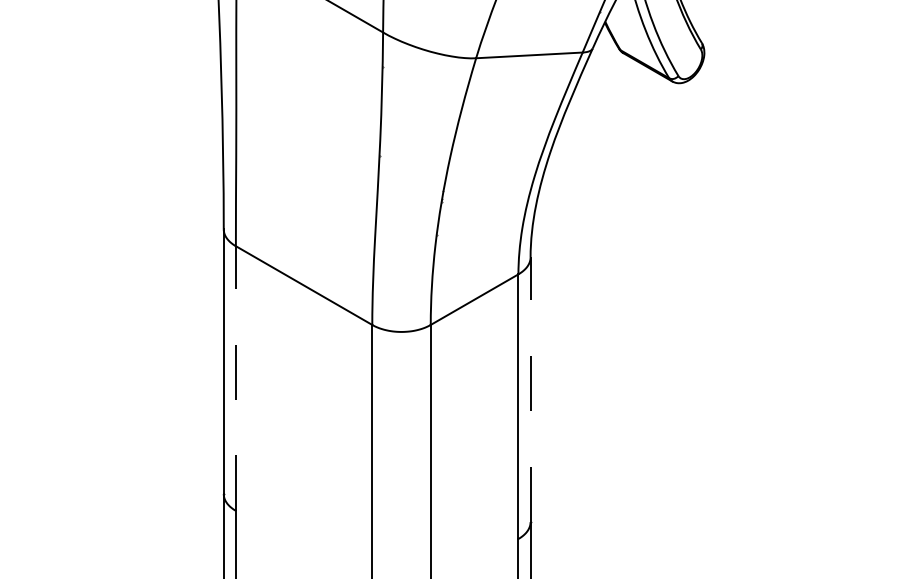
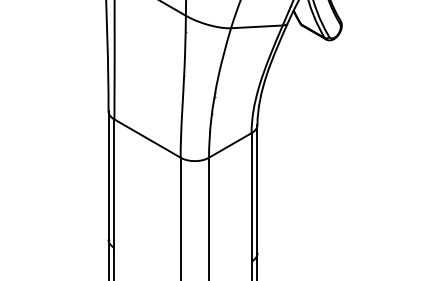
line: (235, 378) -> (114, 183), dashed -> solid
line: (530, 388) -> (257, 188), dashed -> solid

